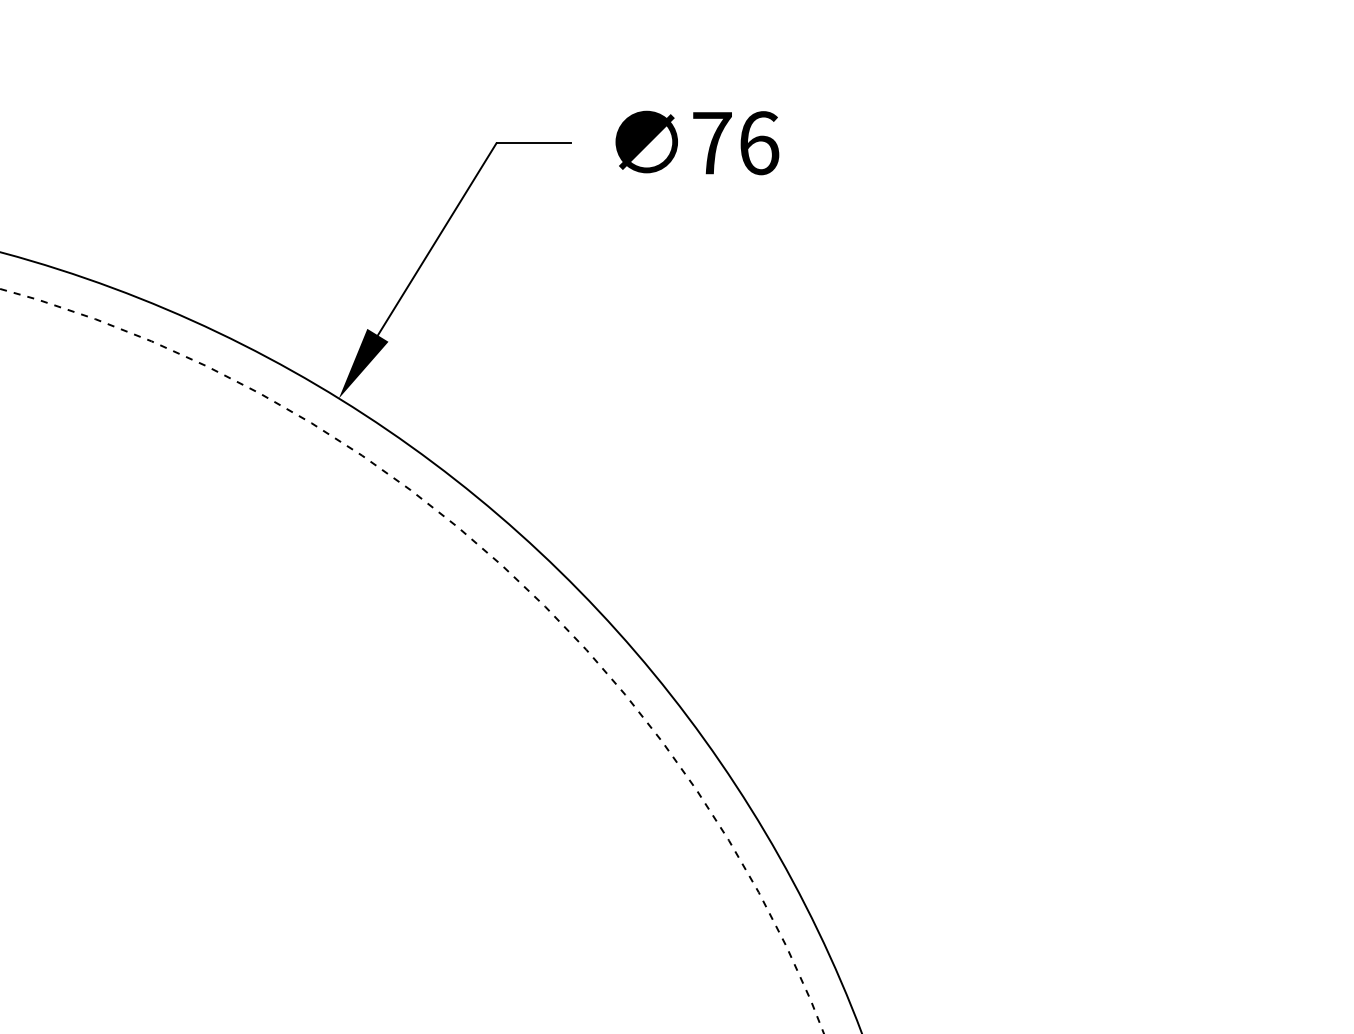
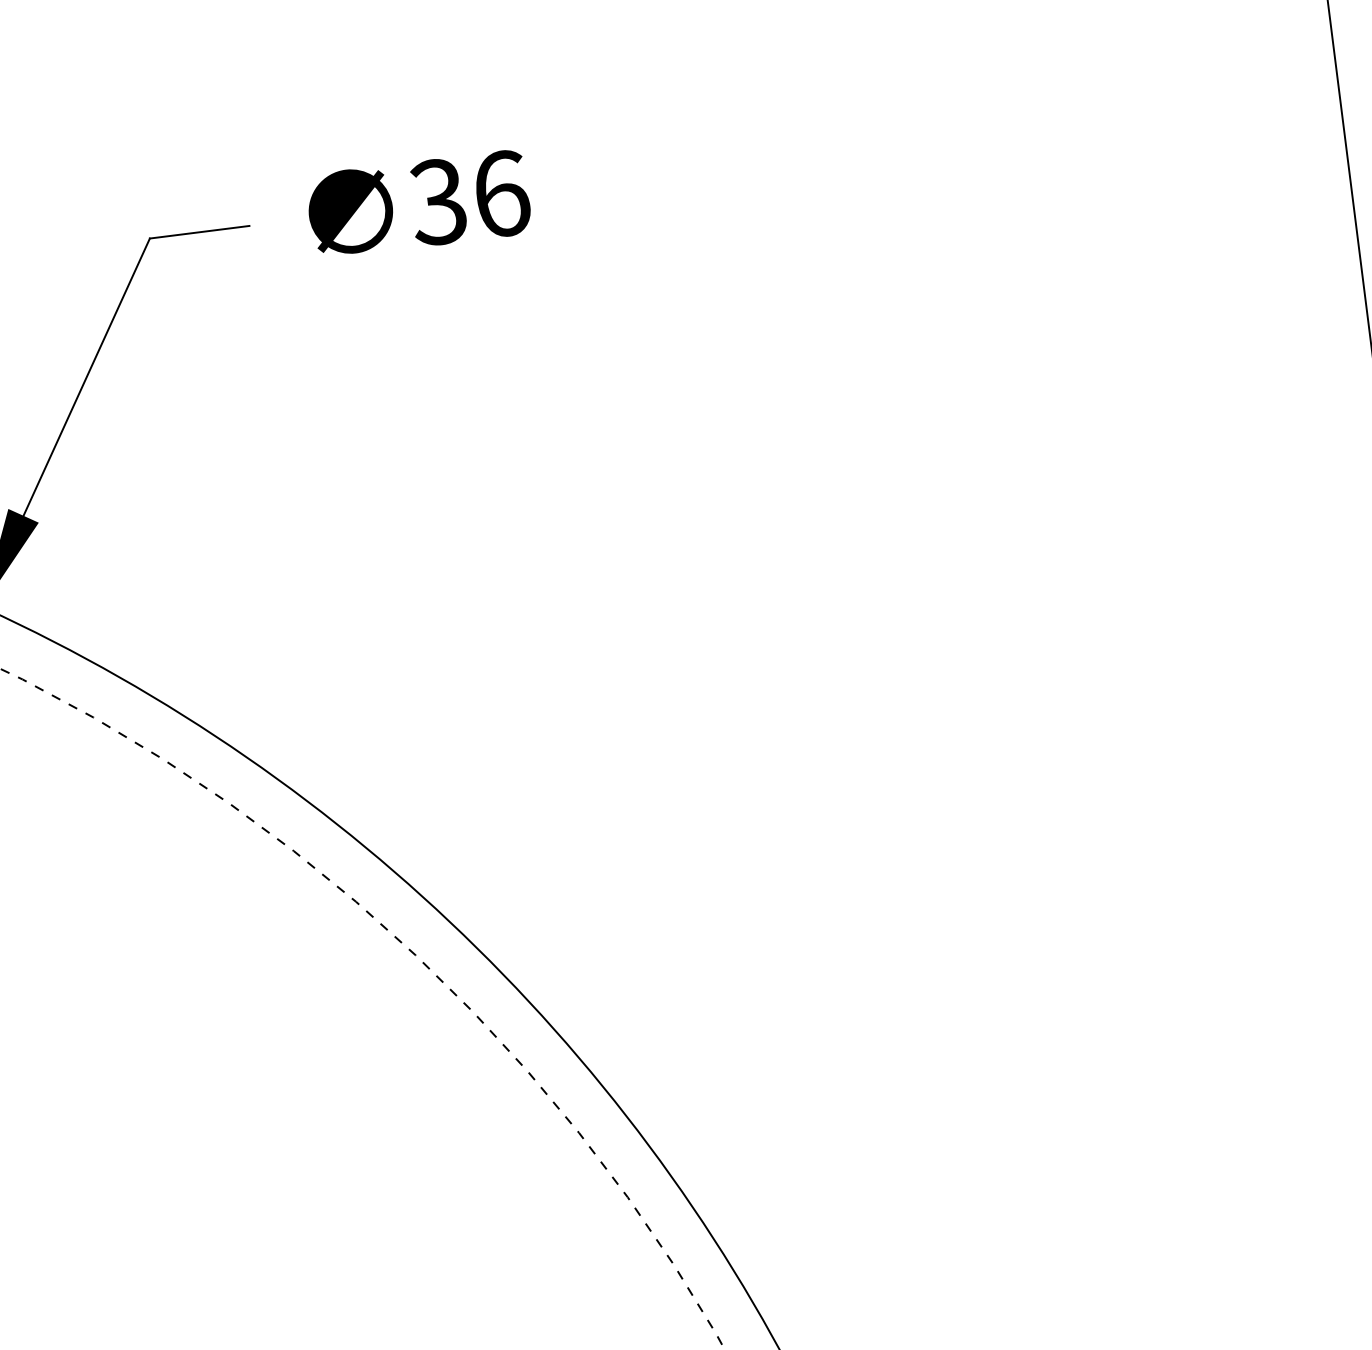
text: (711, 143) -> (437, 202), 76 -> 36

